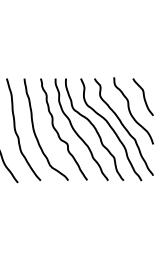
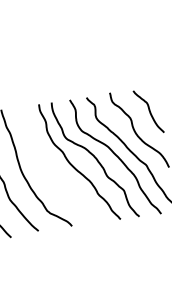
curve: (58, 132) -> (51, 169), removed

